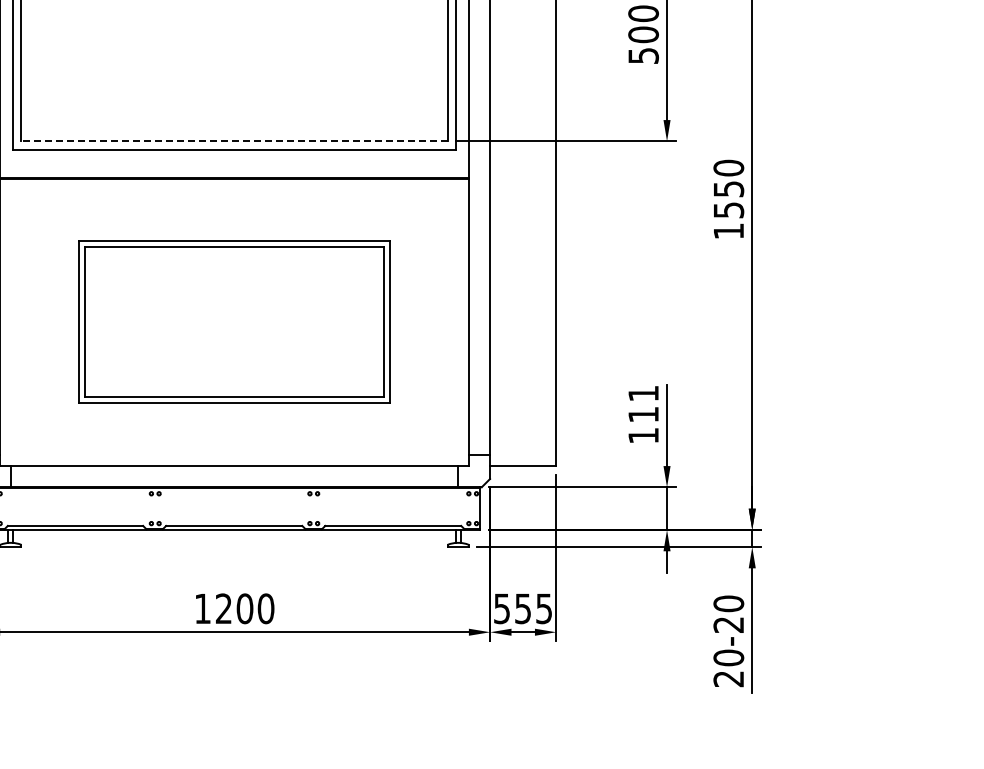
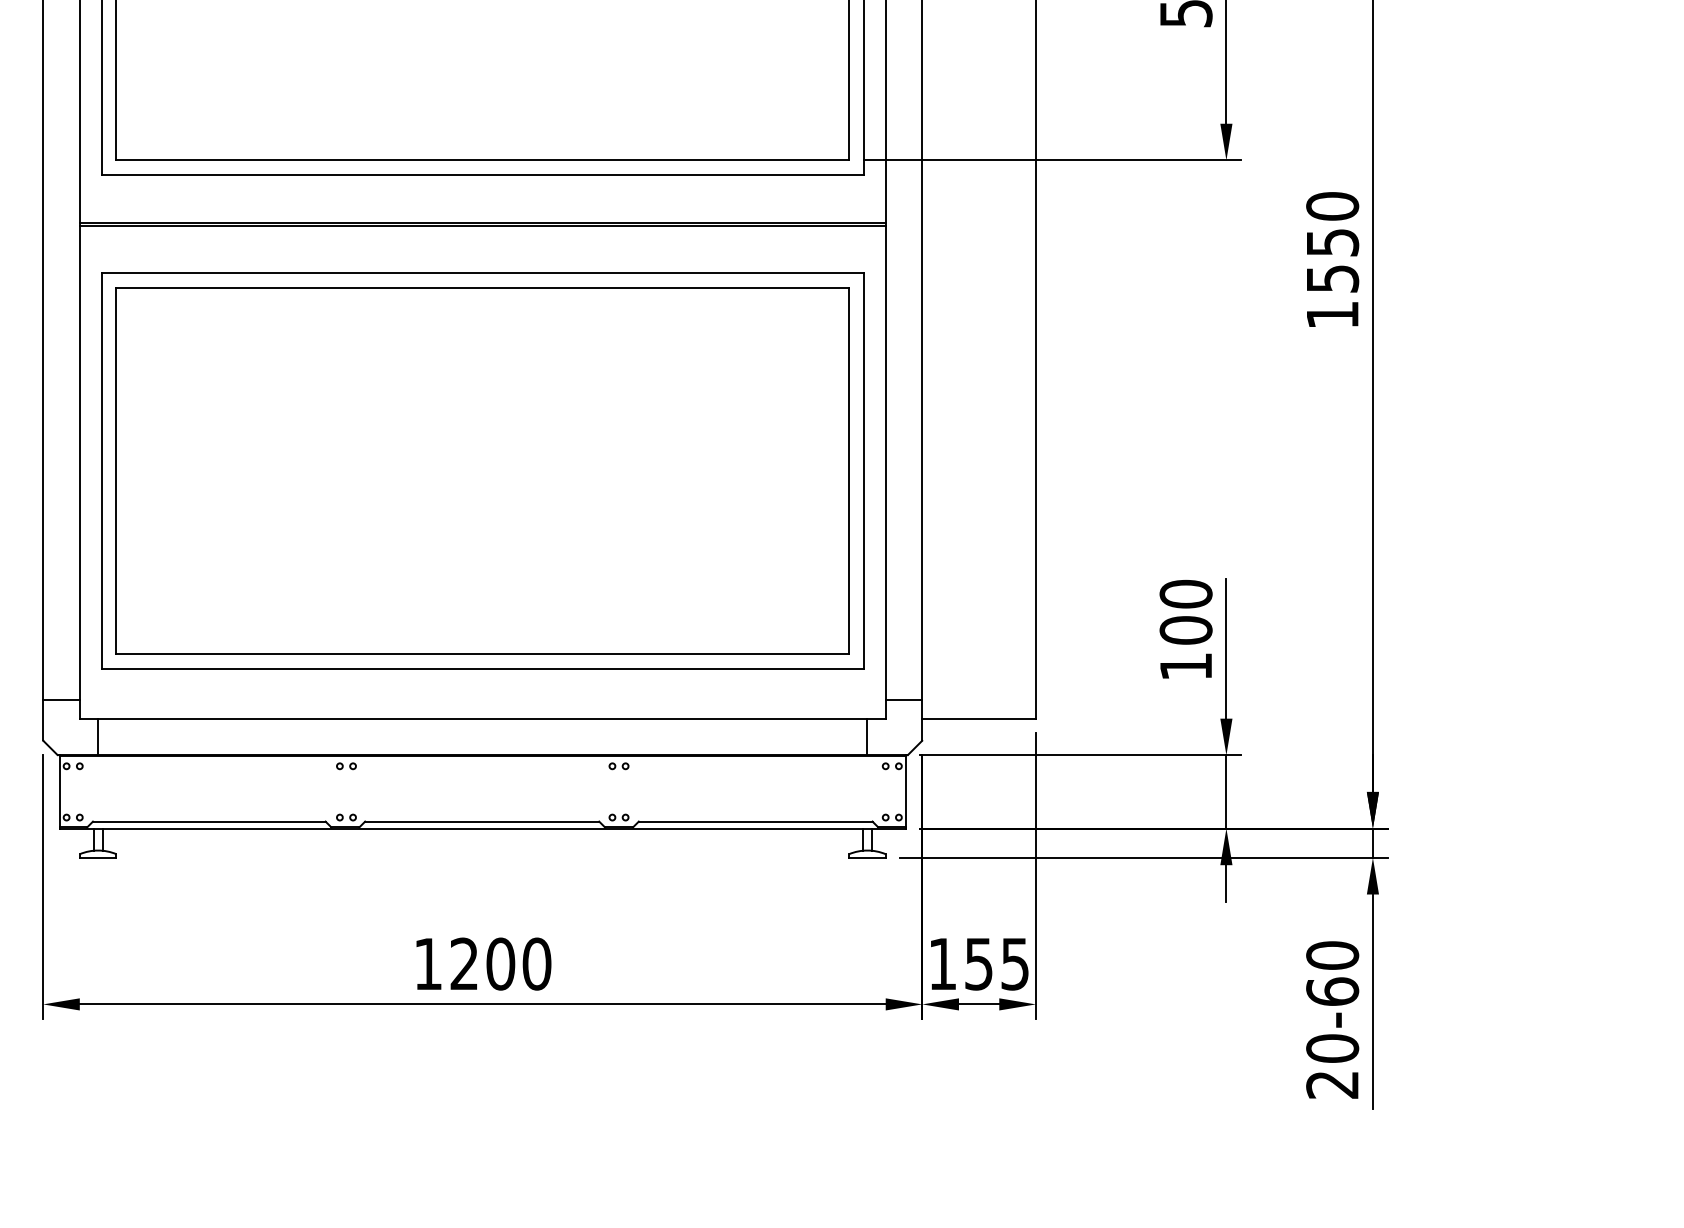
line: (234, 141) -> (482, 160), dashed -> solid
part: (234, 321) -> (482, 470), size x1.43
text: (643, 404) -> (1185, 612), 111 -> 100
text: (501, 609) -> (941, 965), 555 -> 155
text: (728, 624) -> (1332, 991), 20-20 -> 20-60

